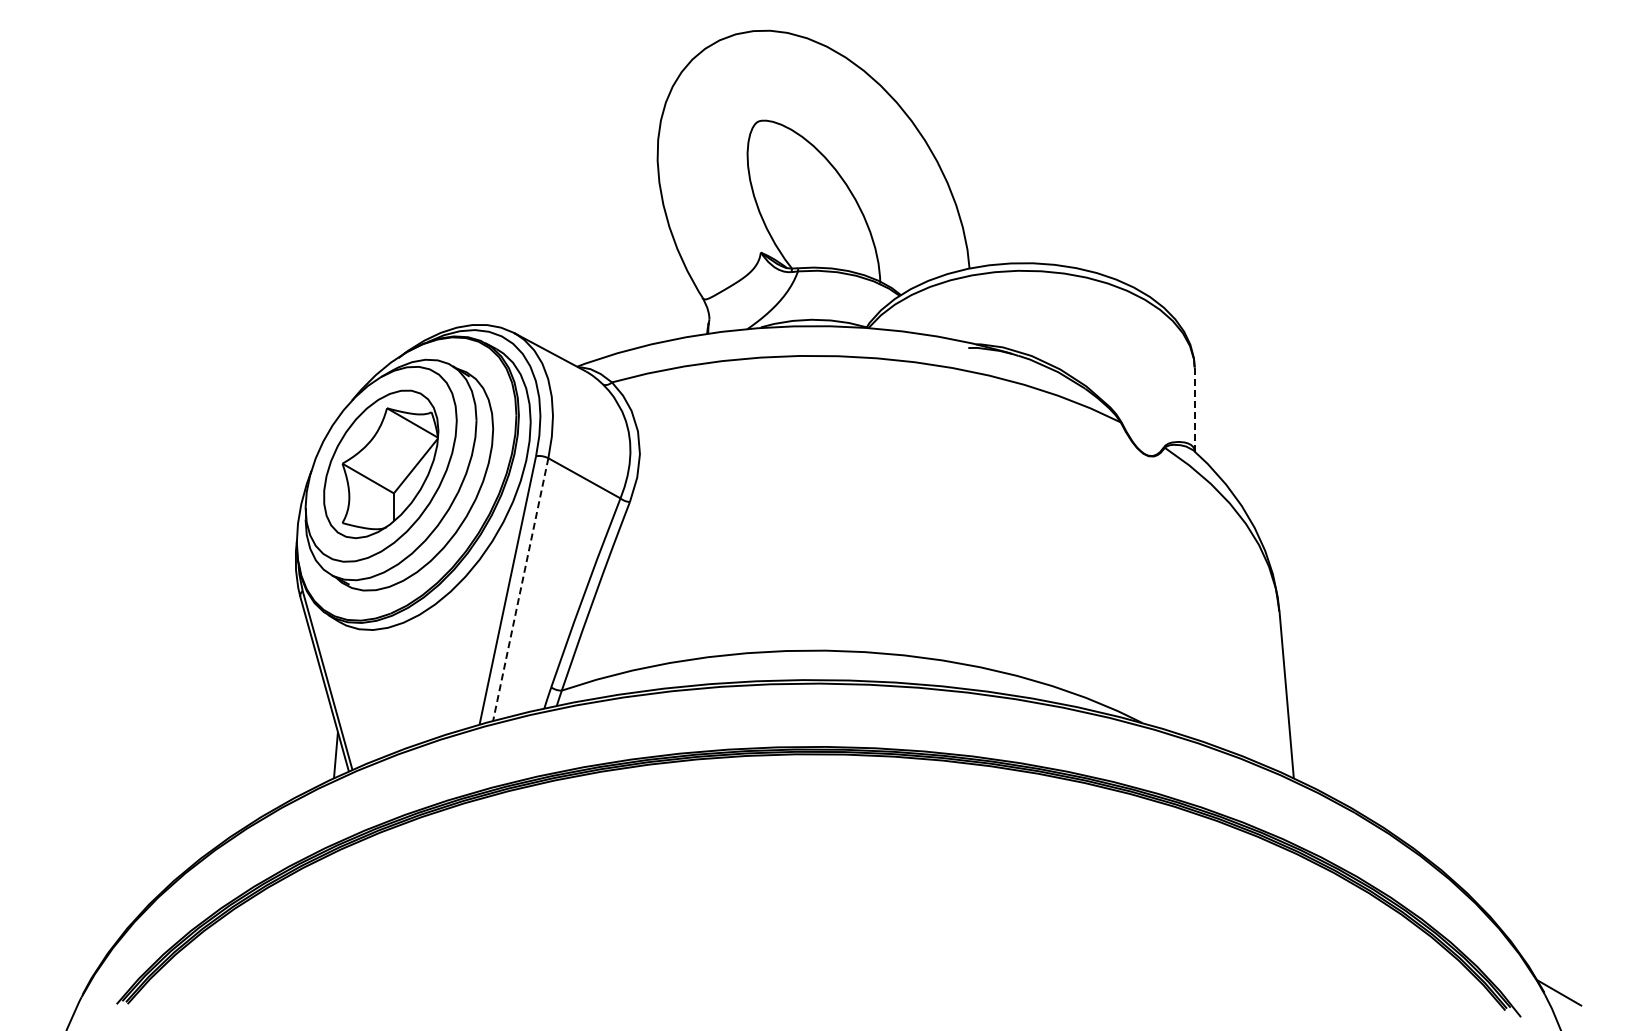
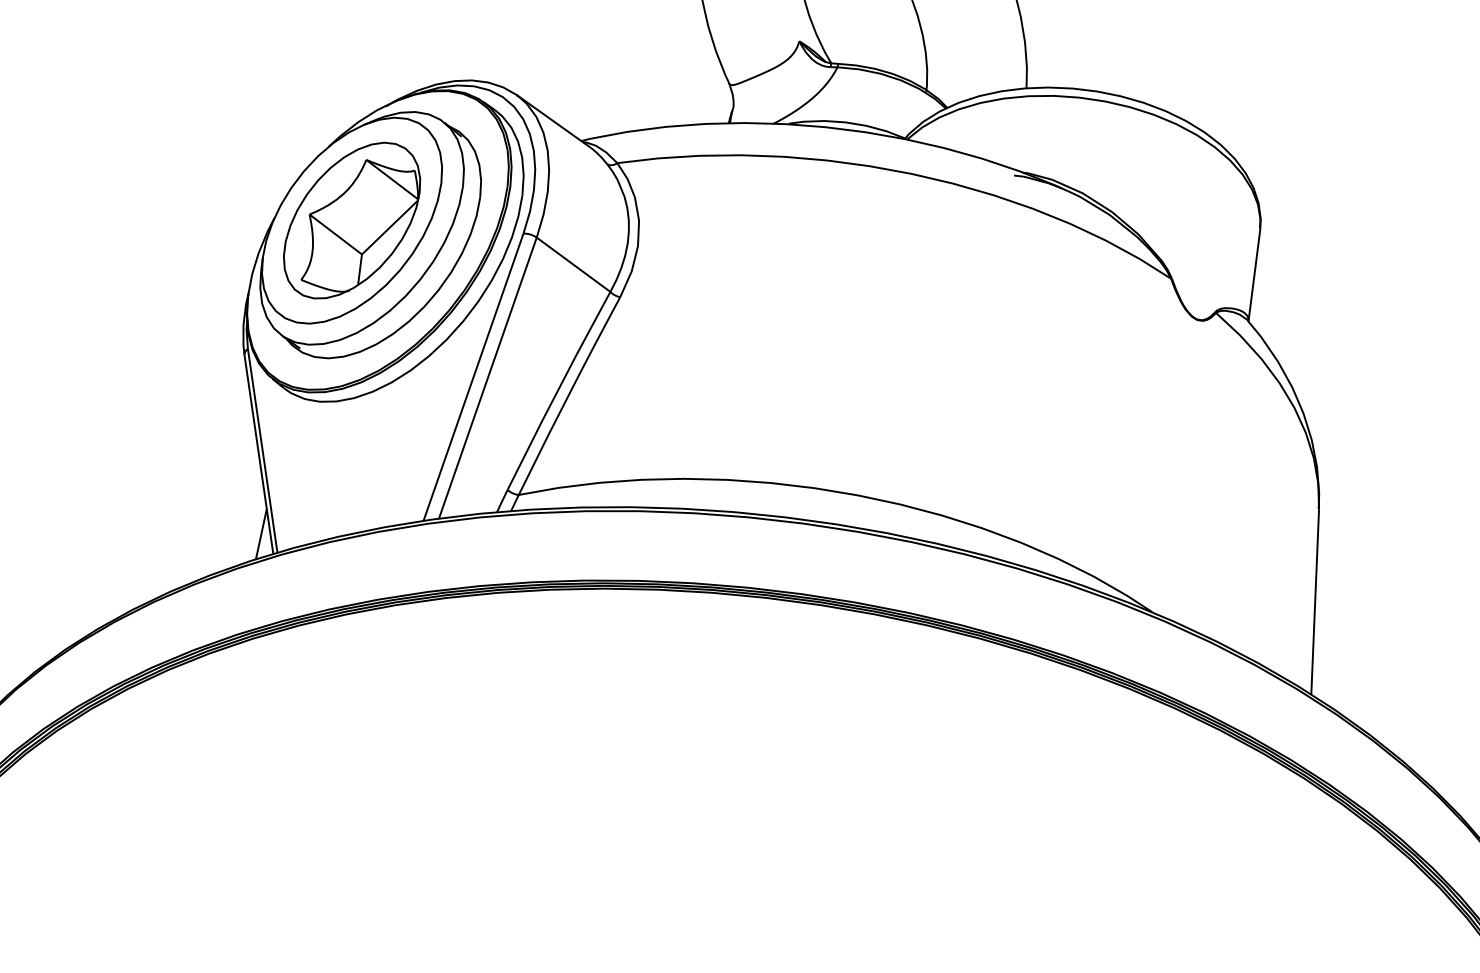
line: (1194, 410) -> (1253, 276), dashed -> solid
line: (520, 590) -> (487, 379), dashed -> solid

